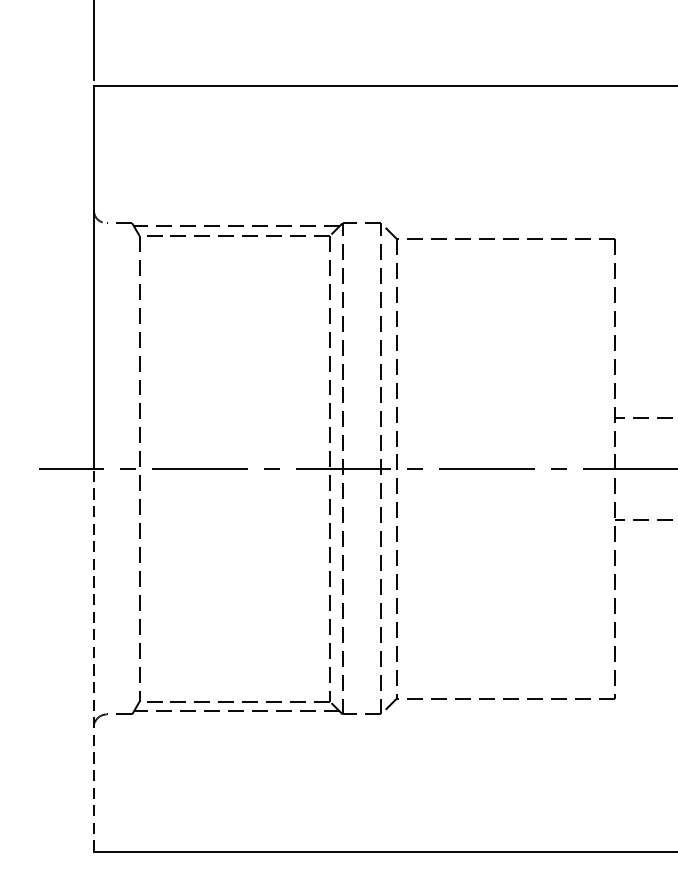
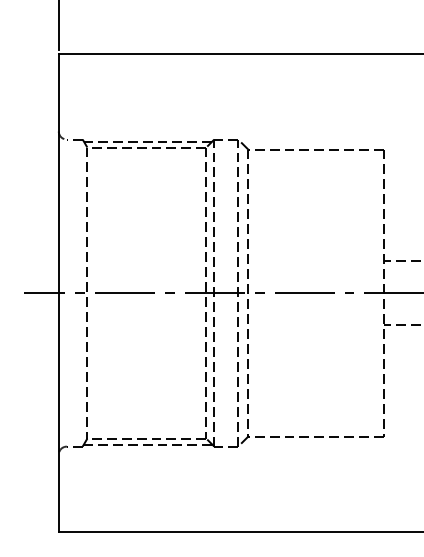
line: (93, 659) -> (58, 412), dashed -> solid

